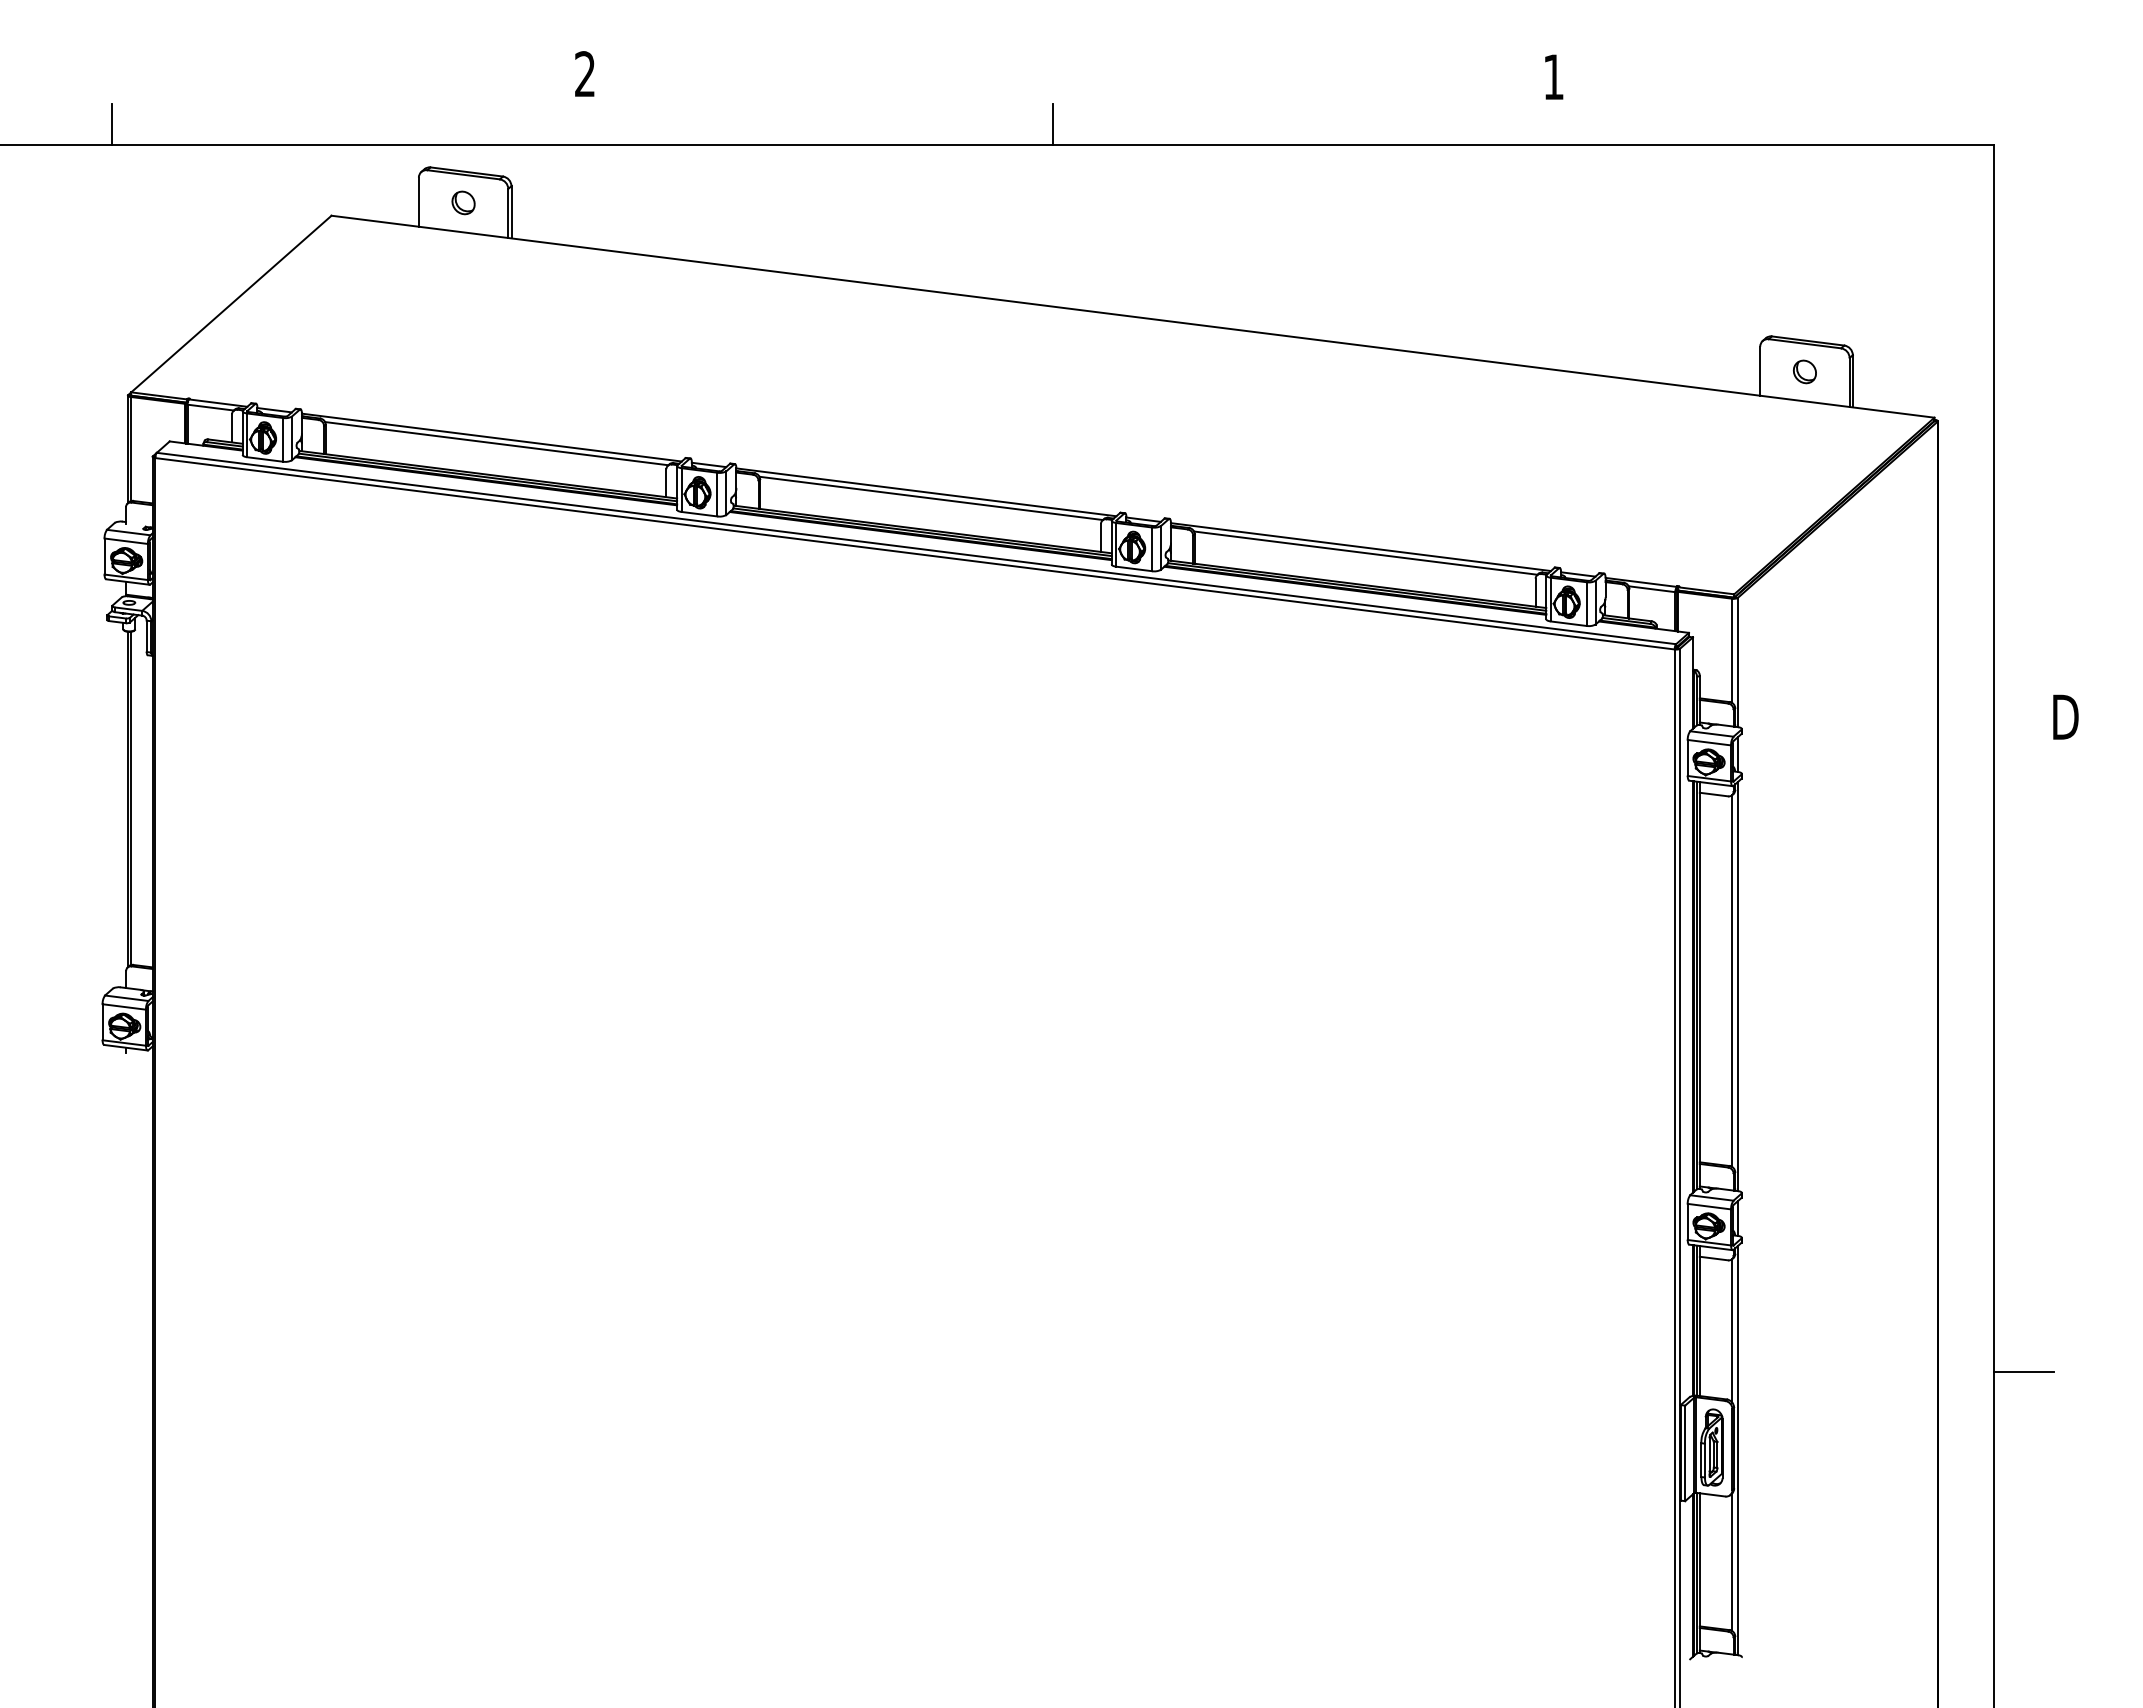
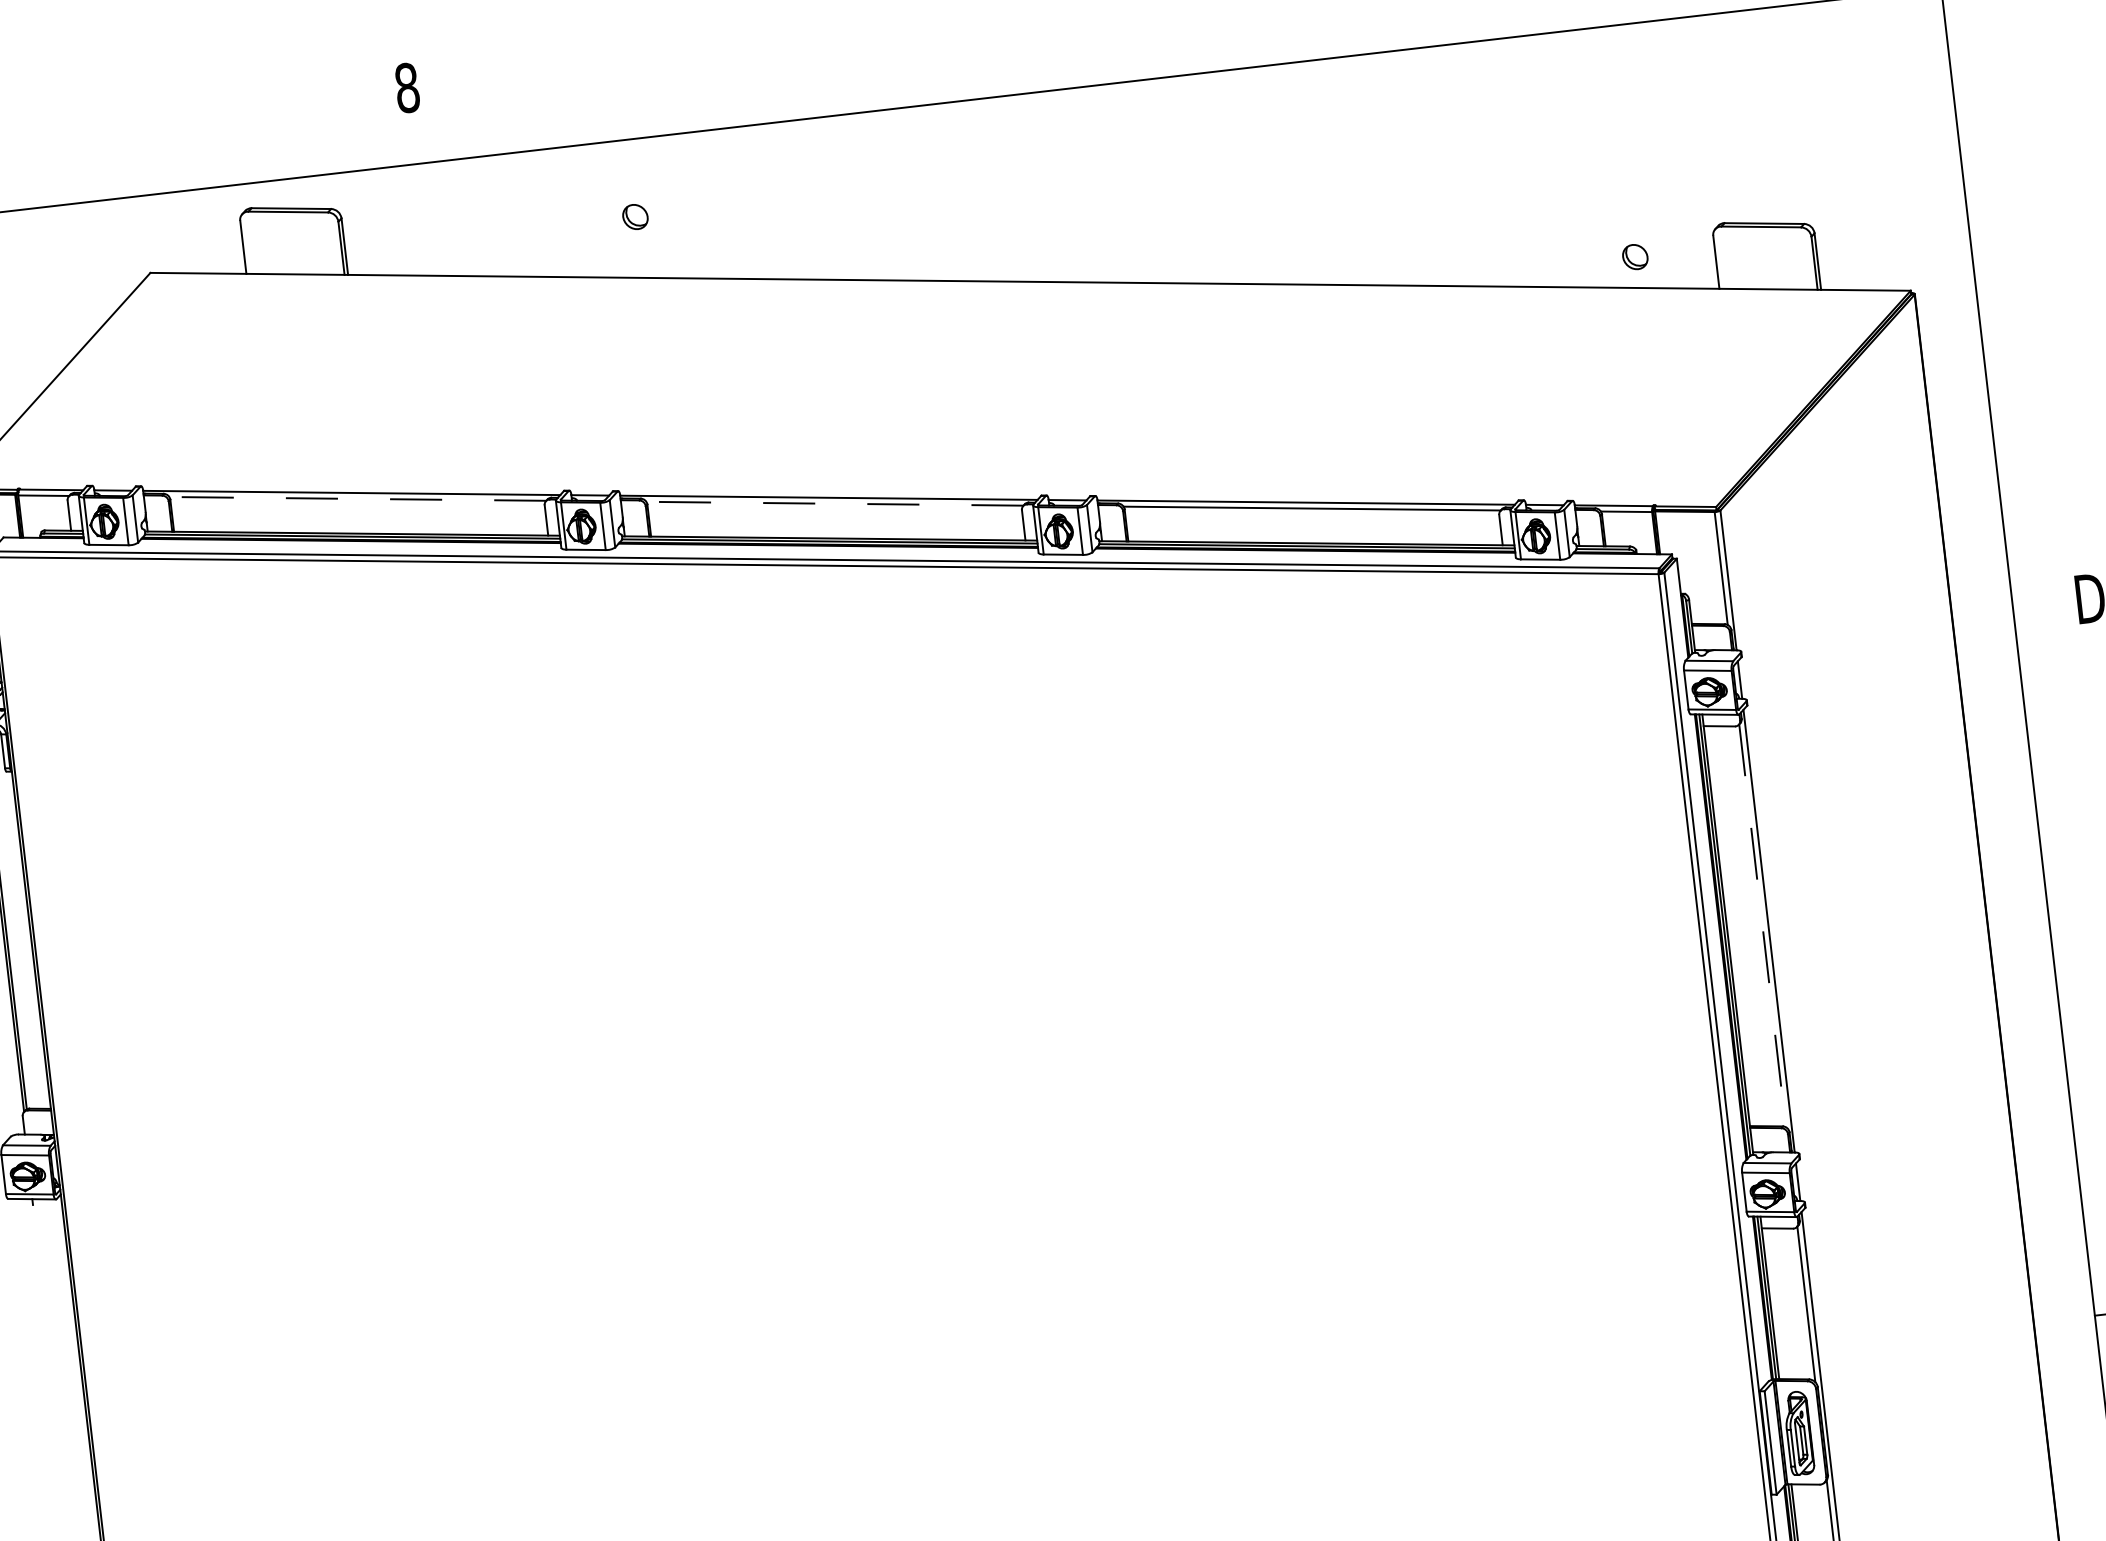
text: (585, 74) -> (407, 88), 2 -> 8
line: (1053, 124) -> (920, 83), removed
part: (463, 202) -> (635, 216), moved
part: (1804, 371) -> (1634, 256), moved
line: (496, 443) -> (357, 498), solid -> dashed
line: (930, 498) -> (834, 503), solid -> dashed
line: (1732, 981) -> (1762, 926), solid -> dashed

